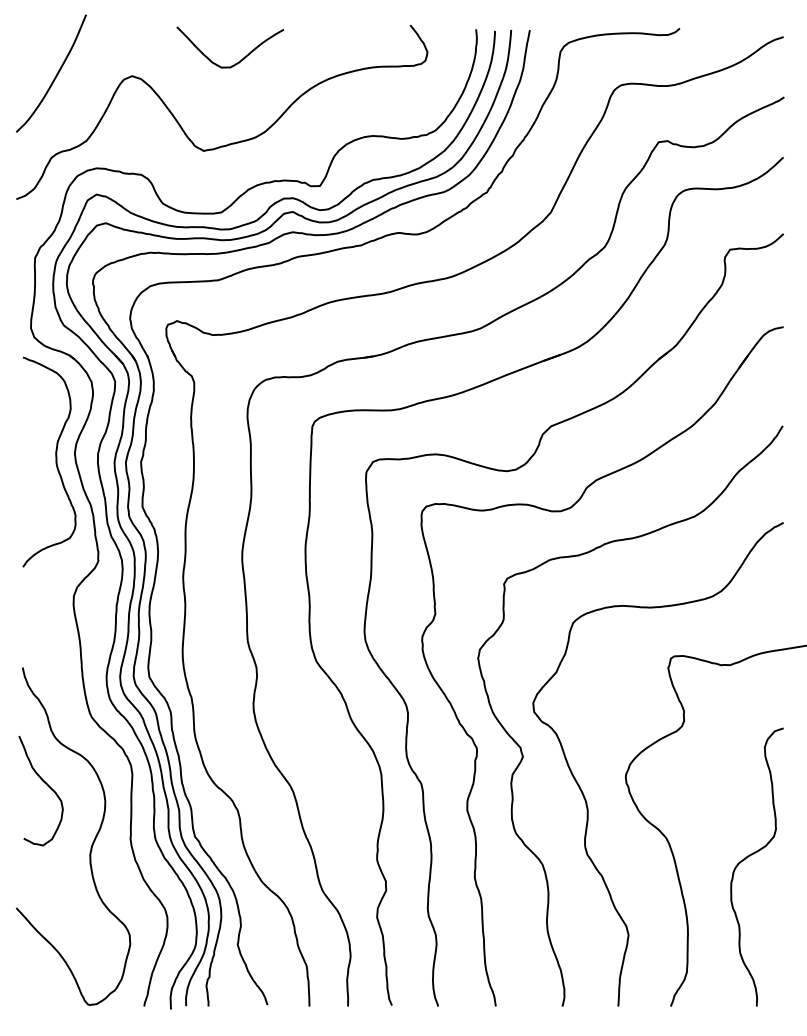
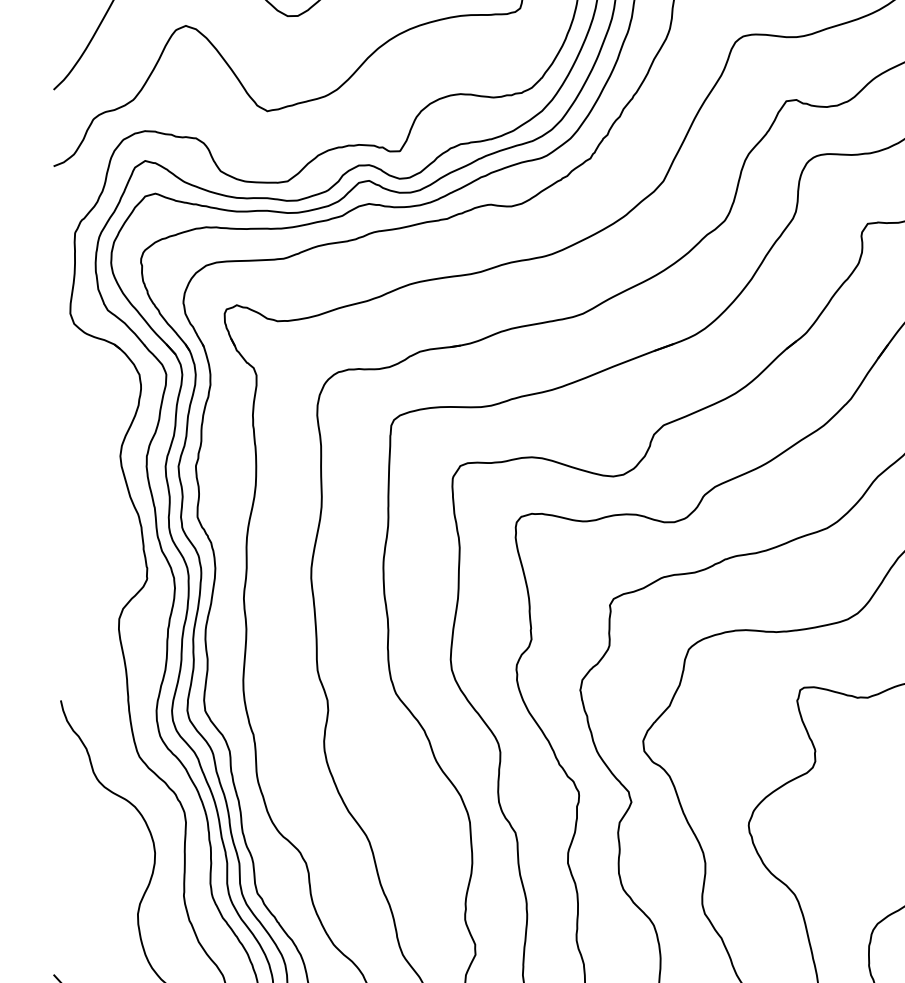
curve: (55, 461) -> (98, 465), removed
curve: (46, 785) -> (88, 834), removed

